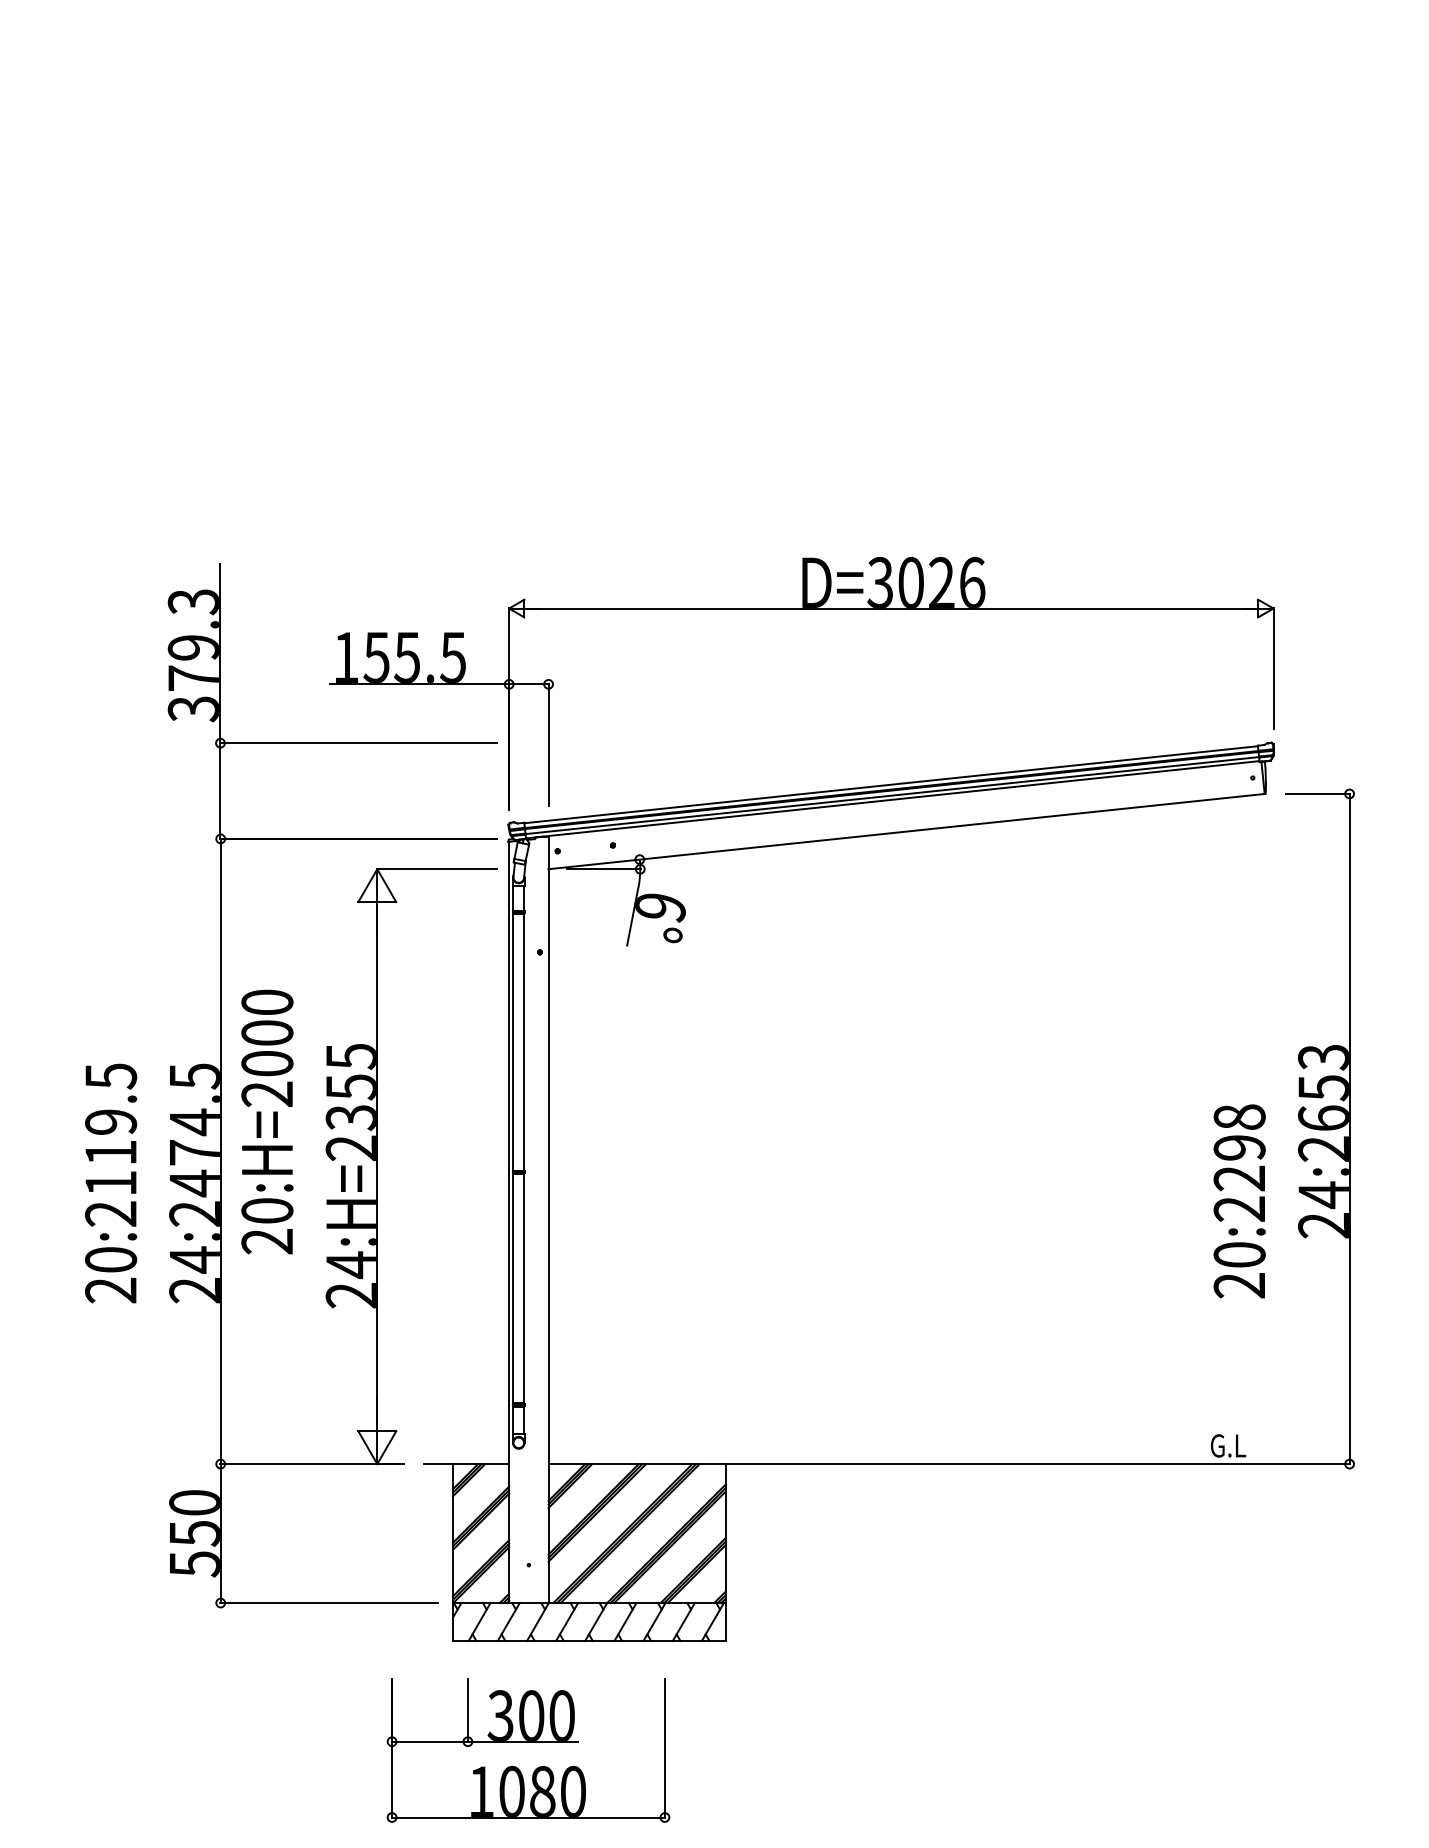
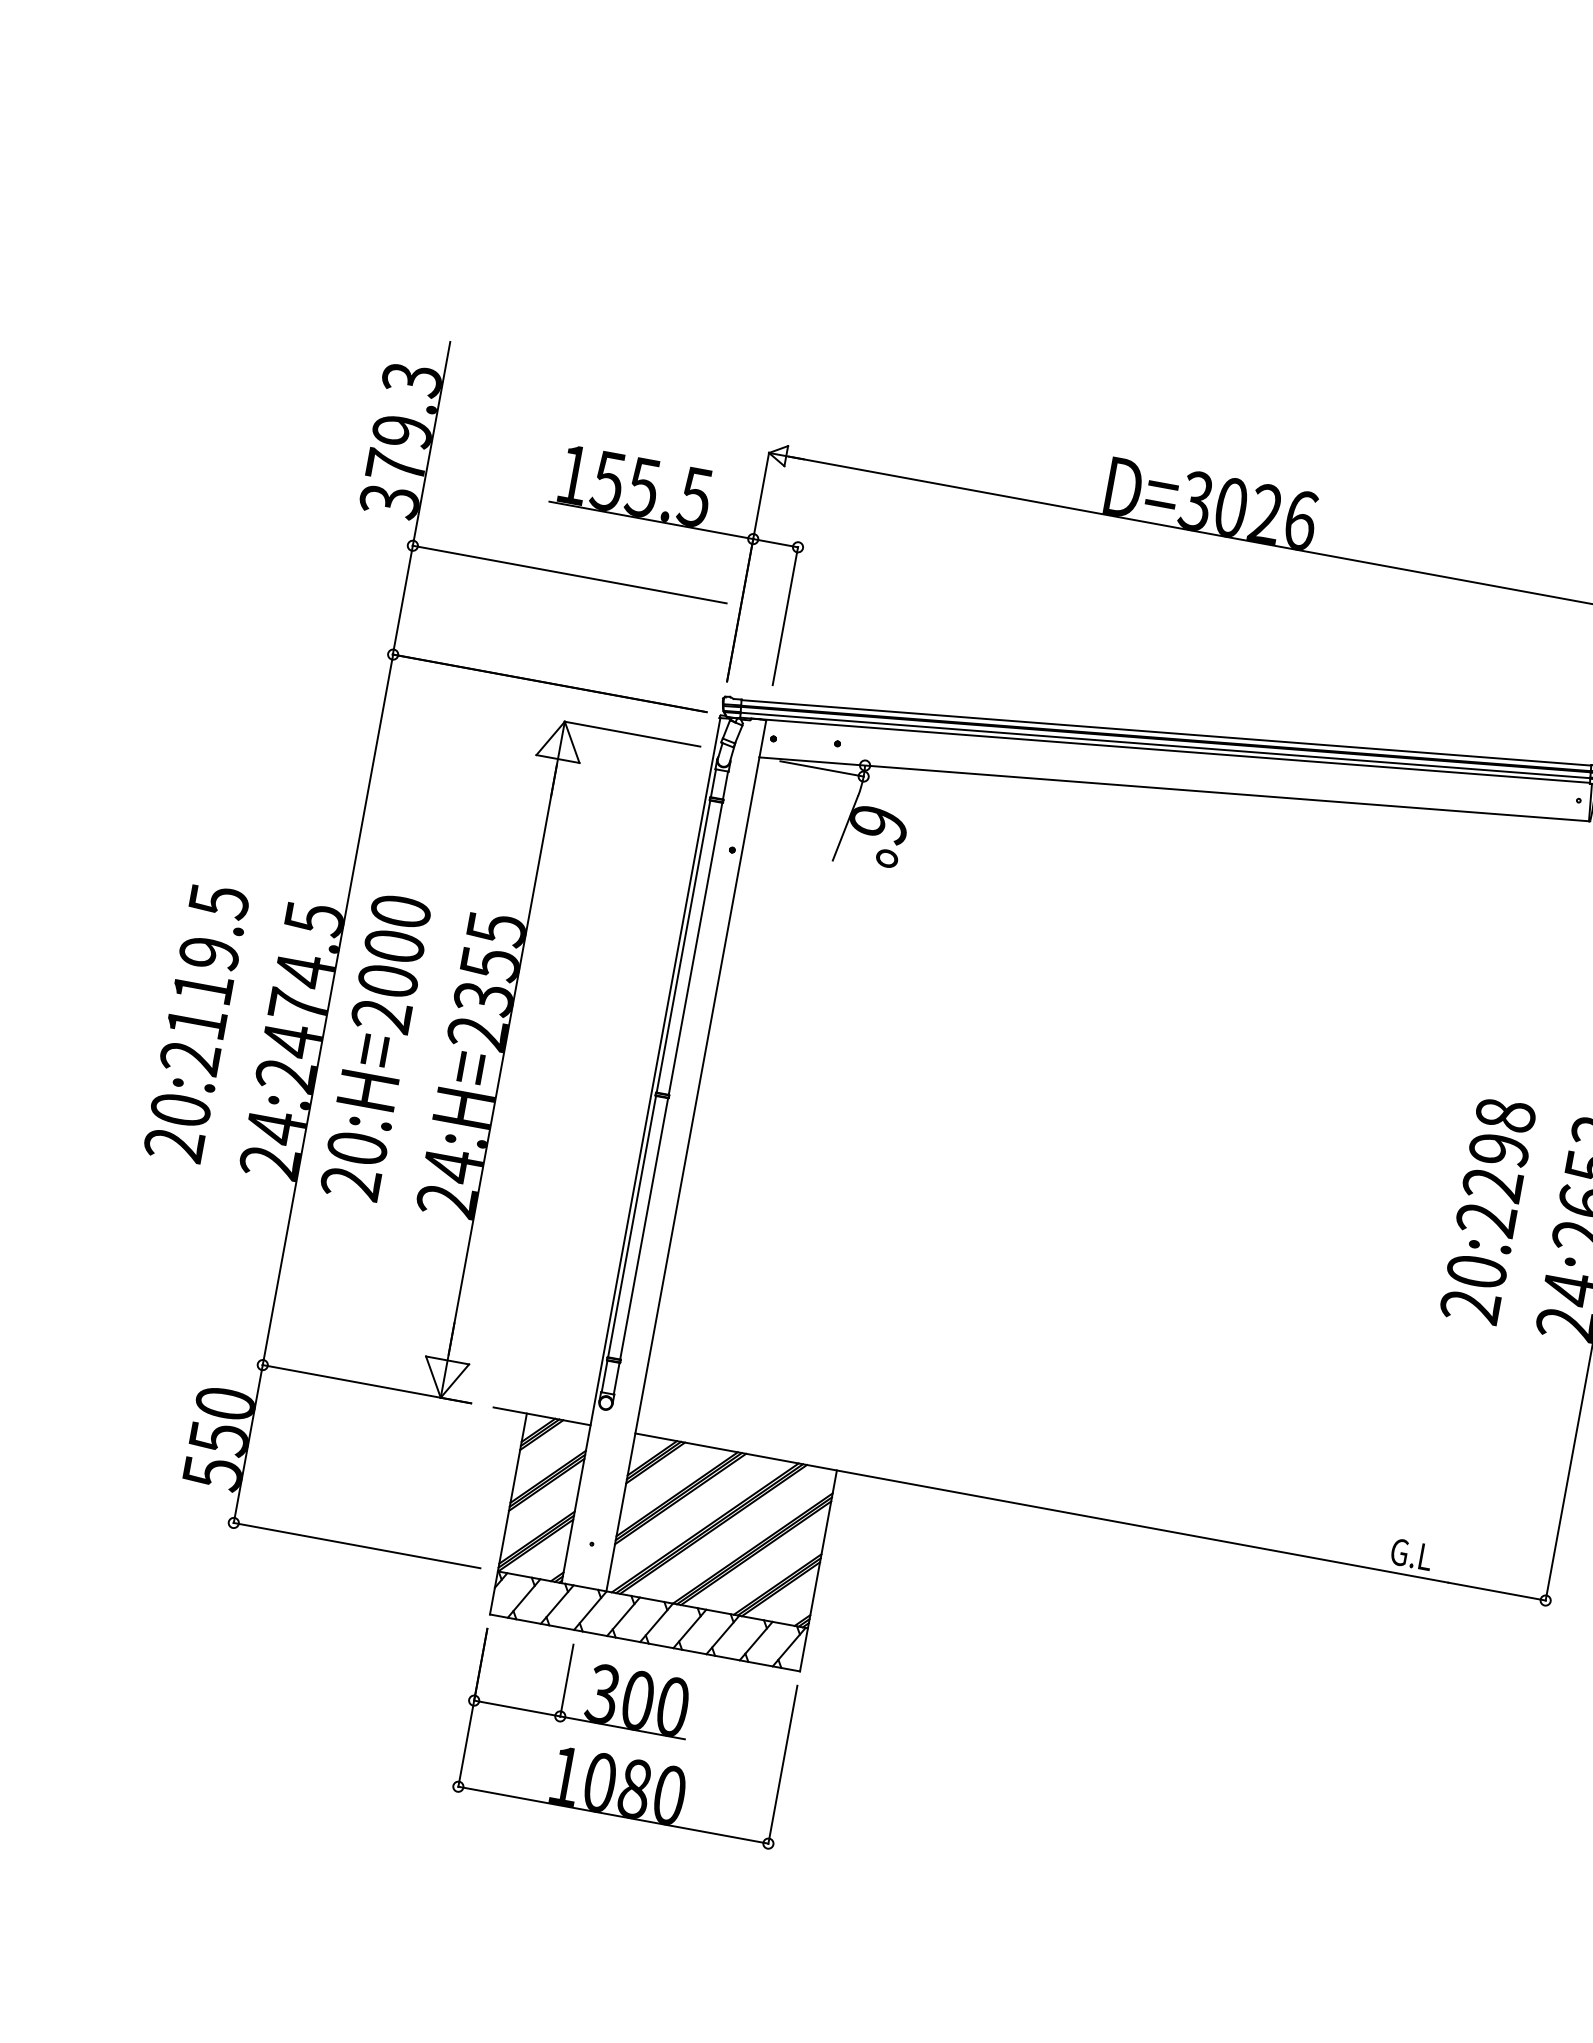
text: (267, 1121) -> (376, 1046), moved
text: (1239, 1201) -> (1487, 1210), moved
part: (528, 1742) -> (629, 1729), moved

